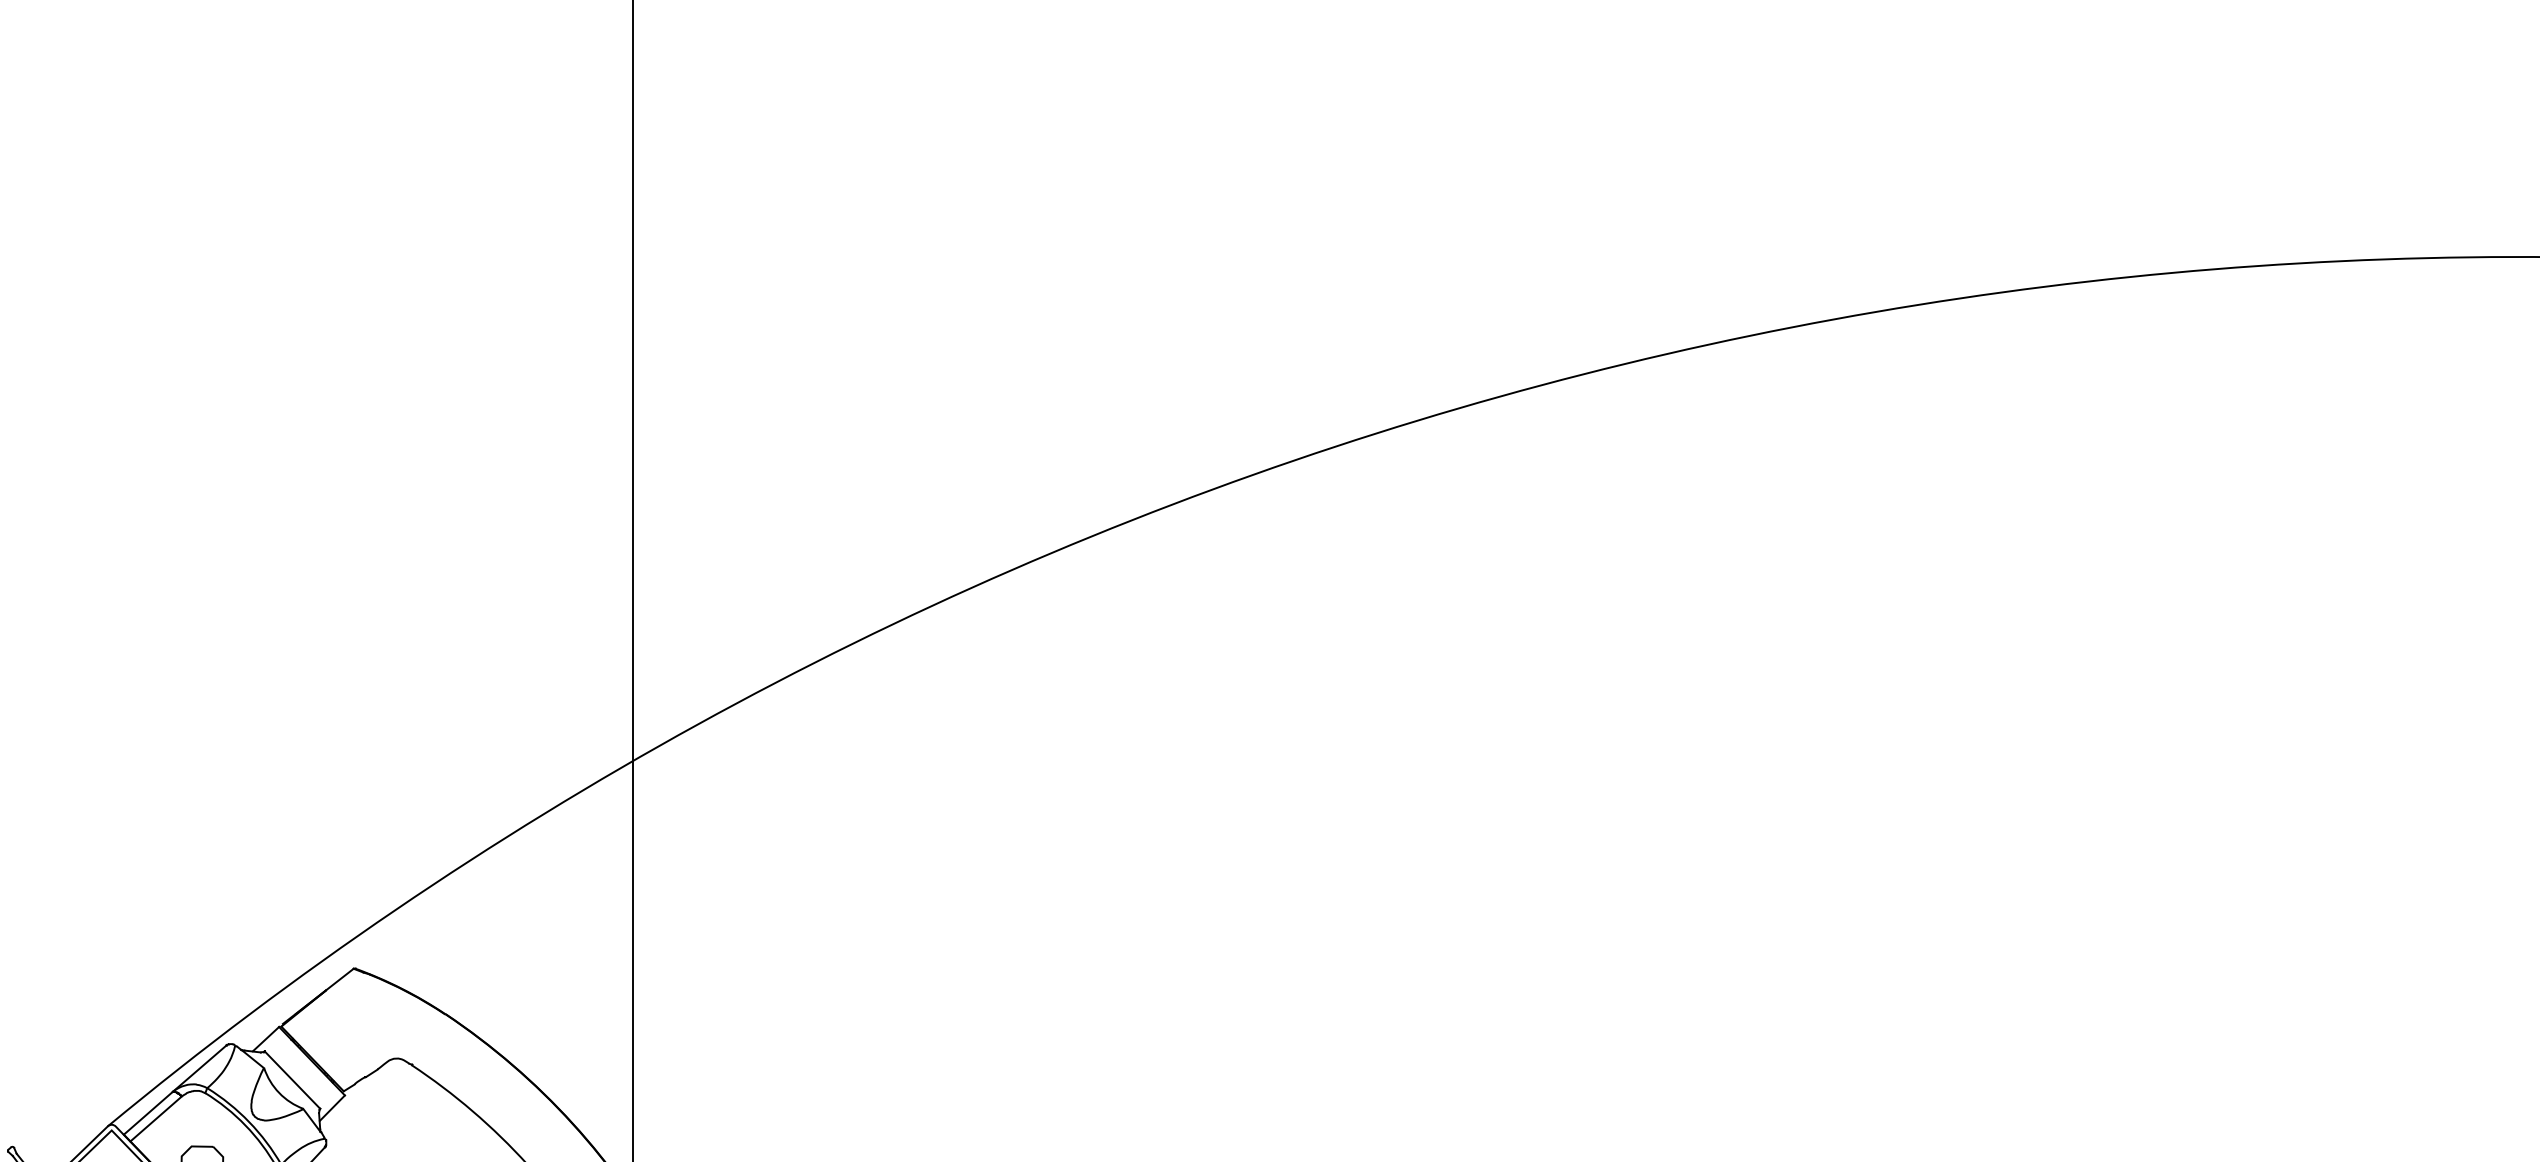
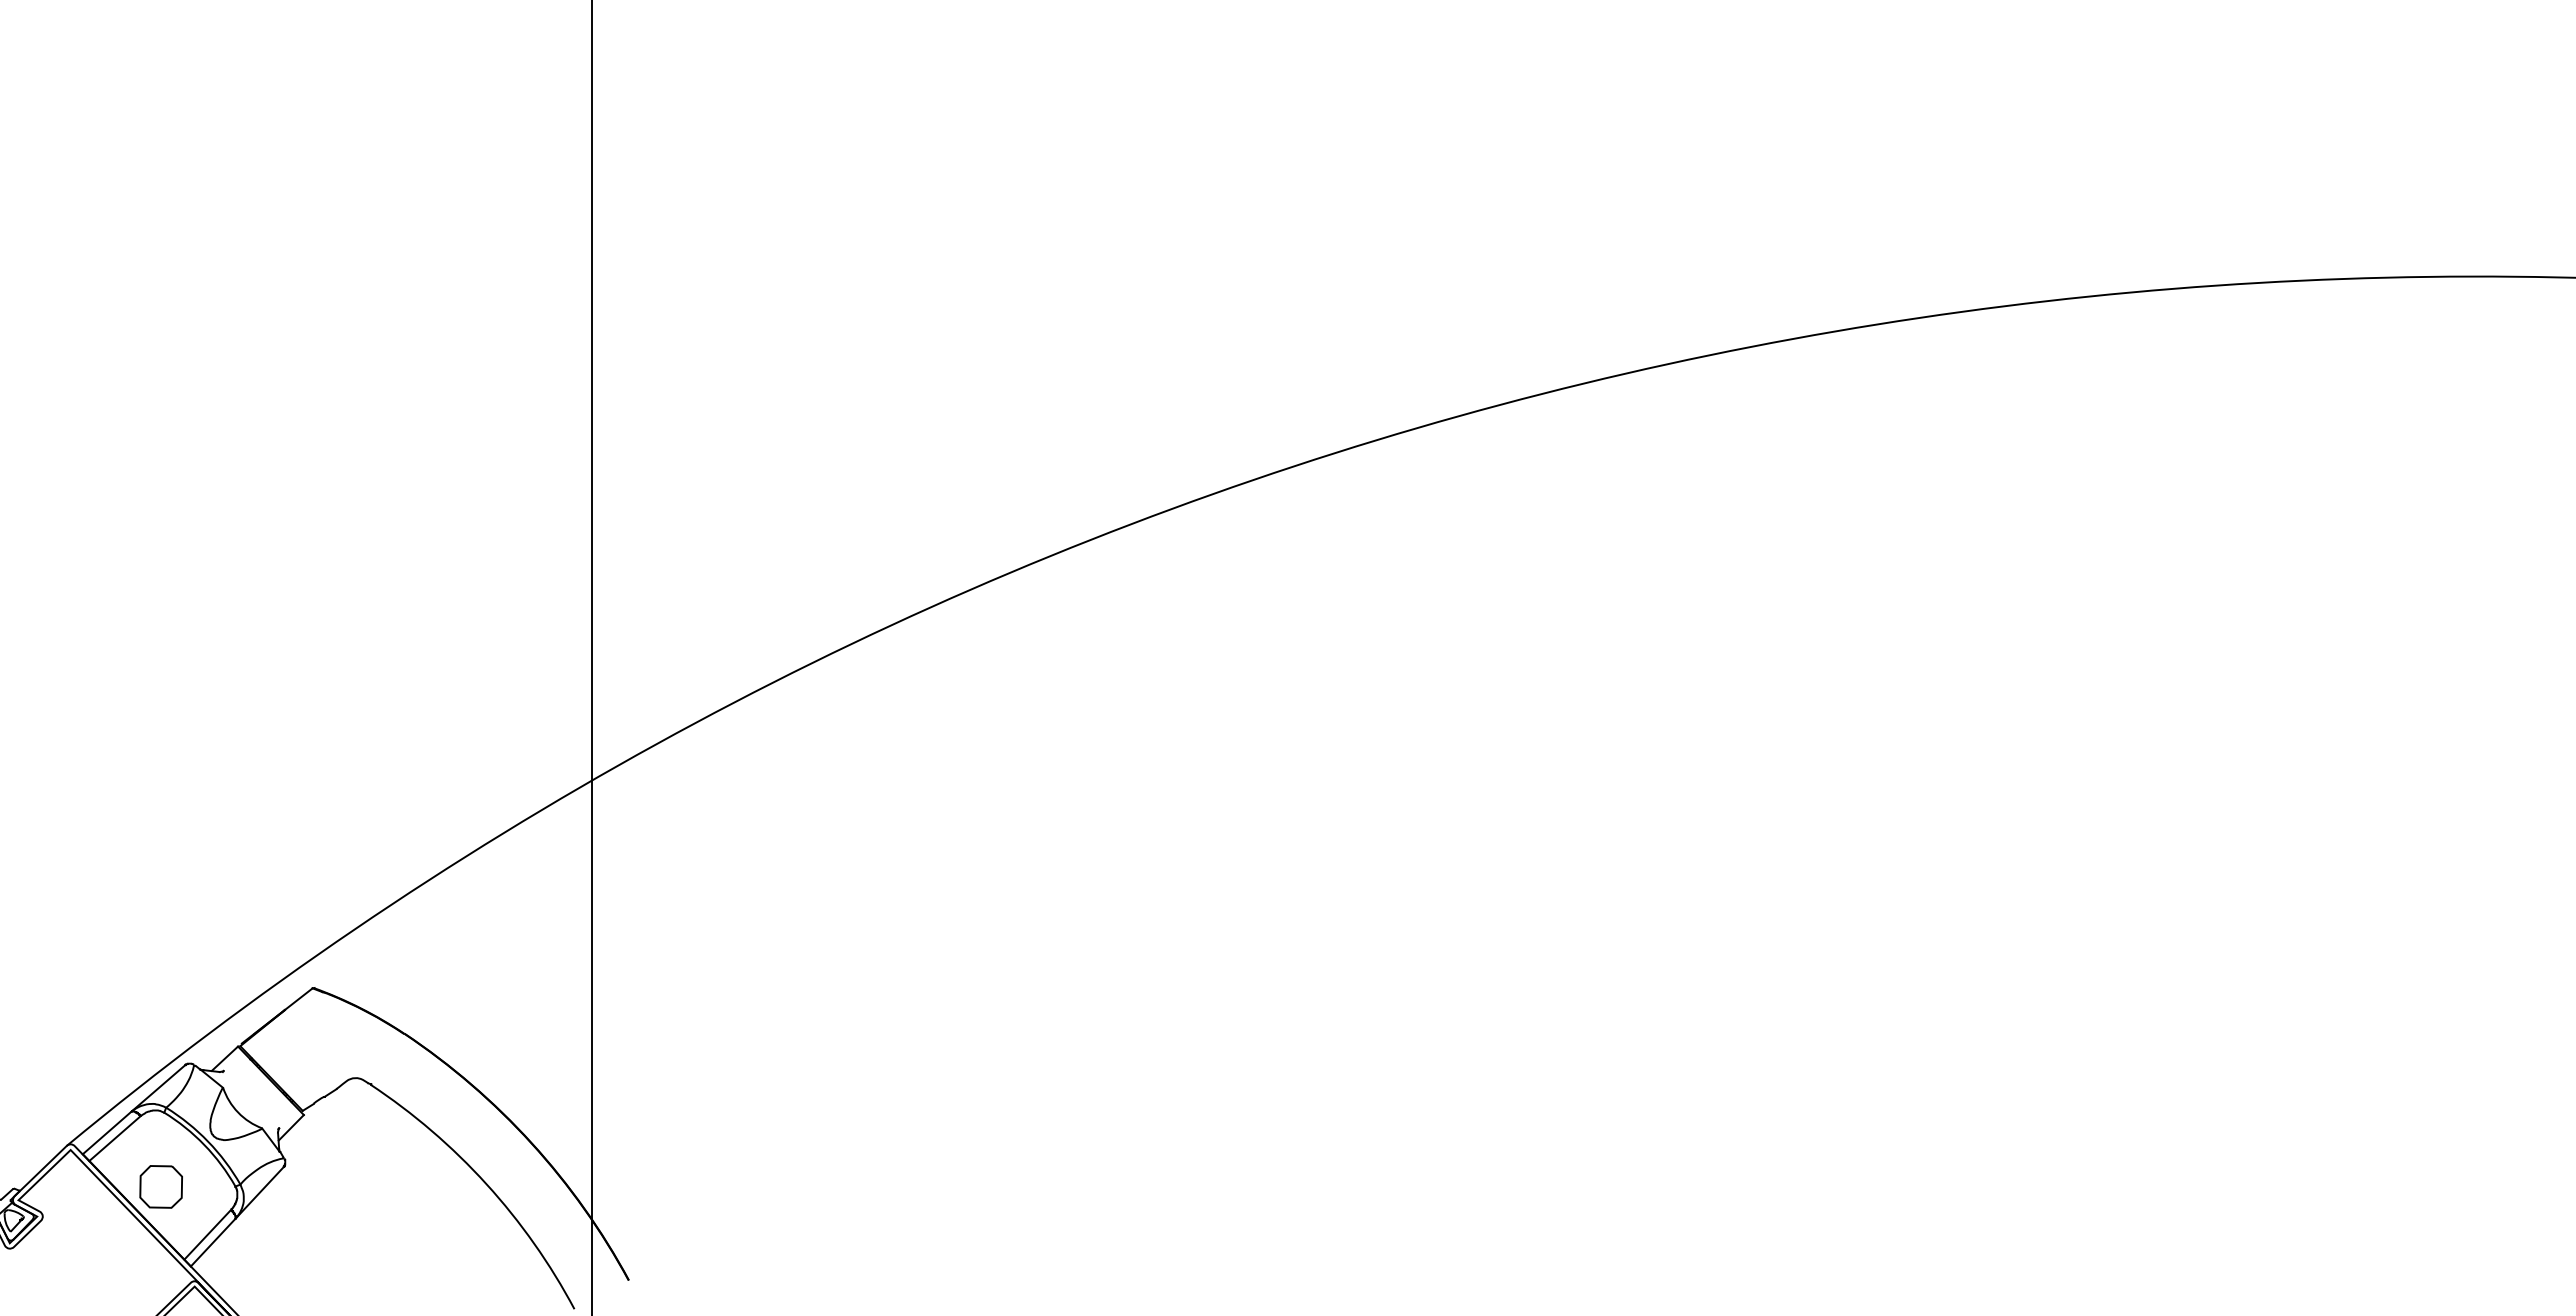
line: (292, 1079) -> (251, 1099), removed

